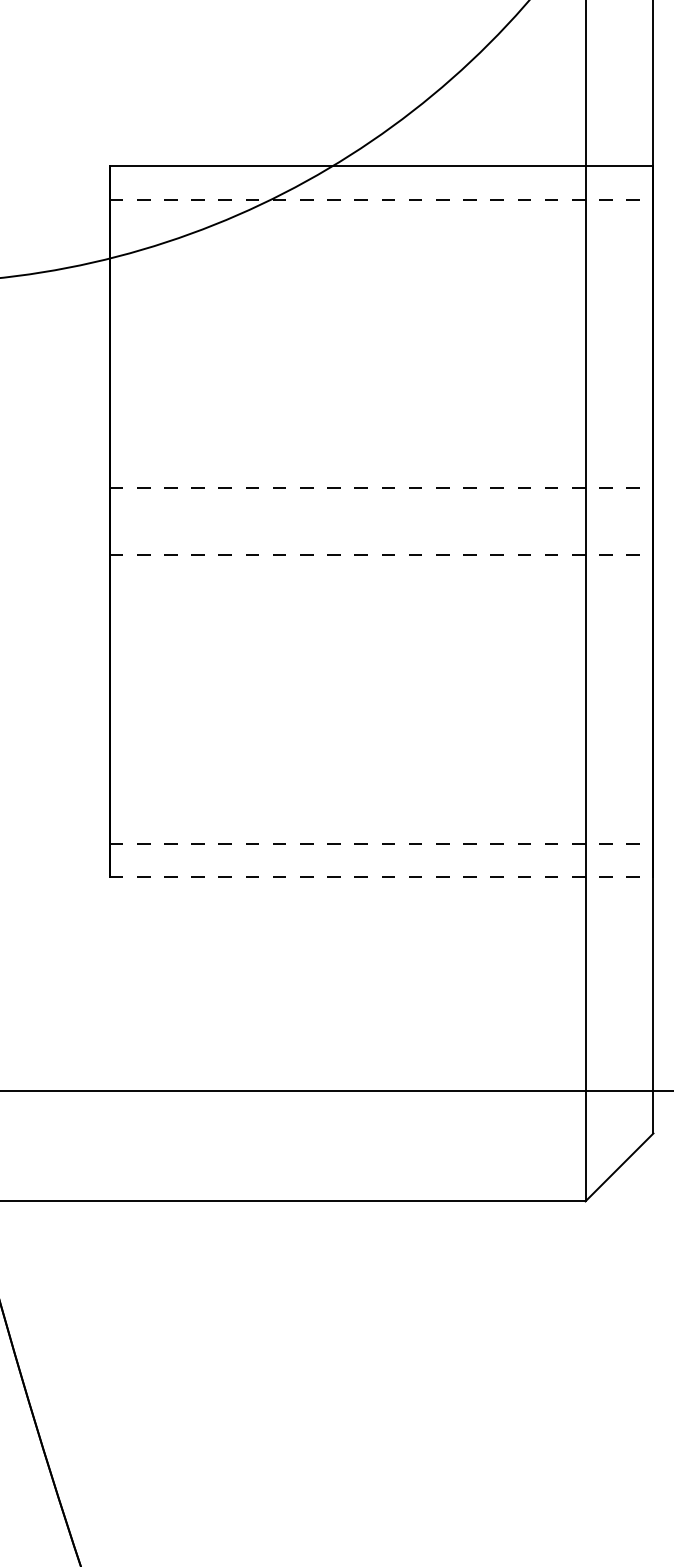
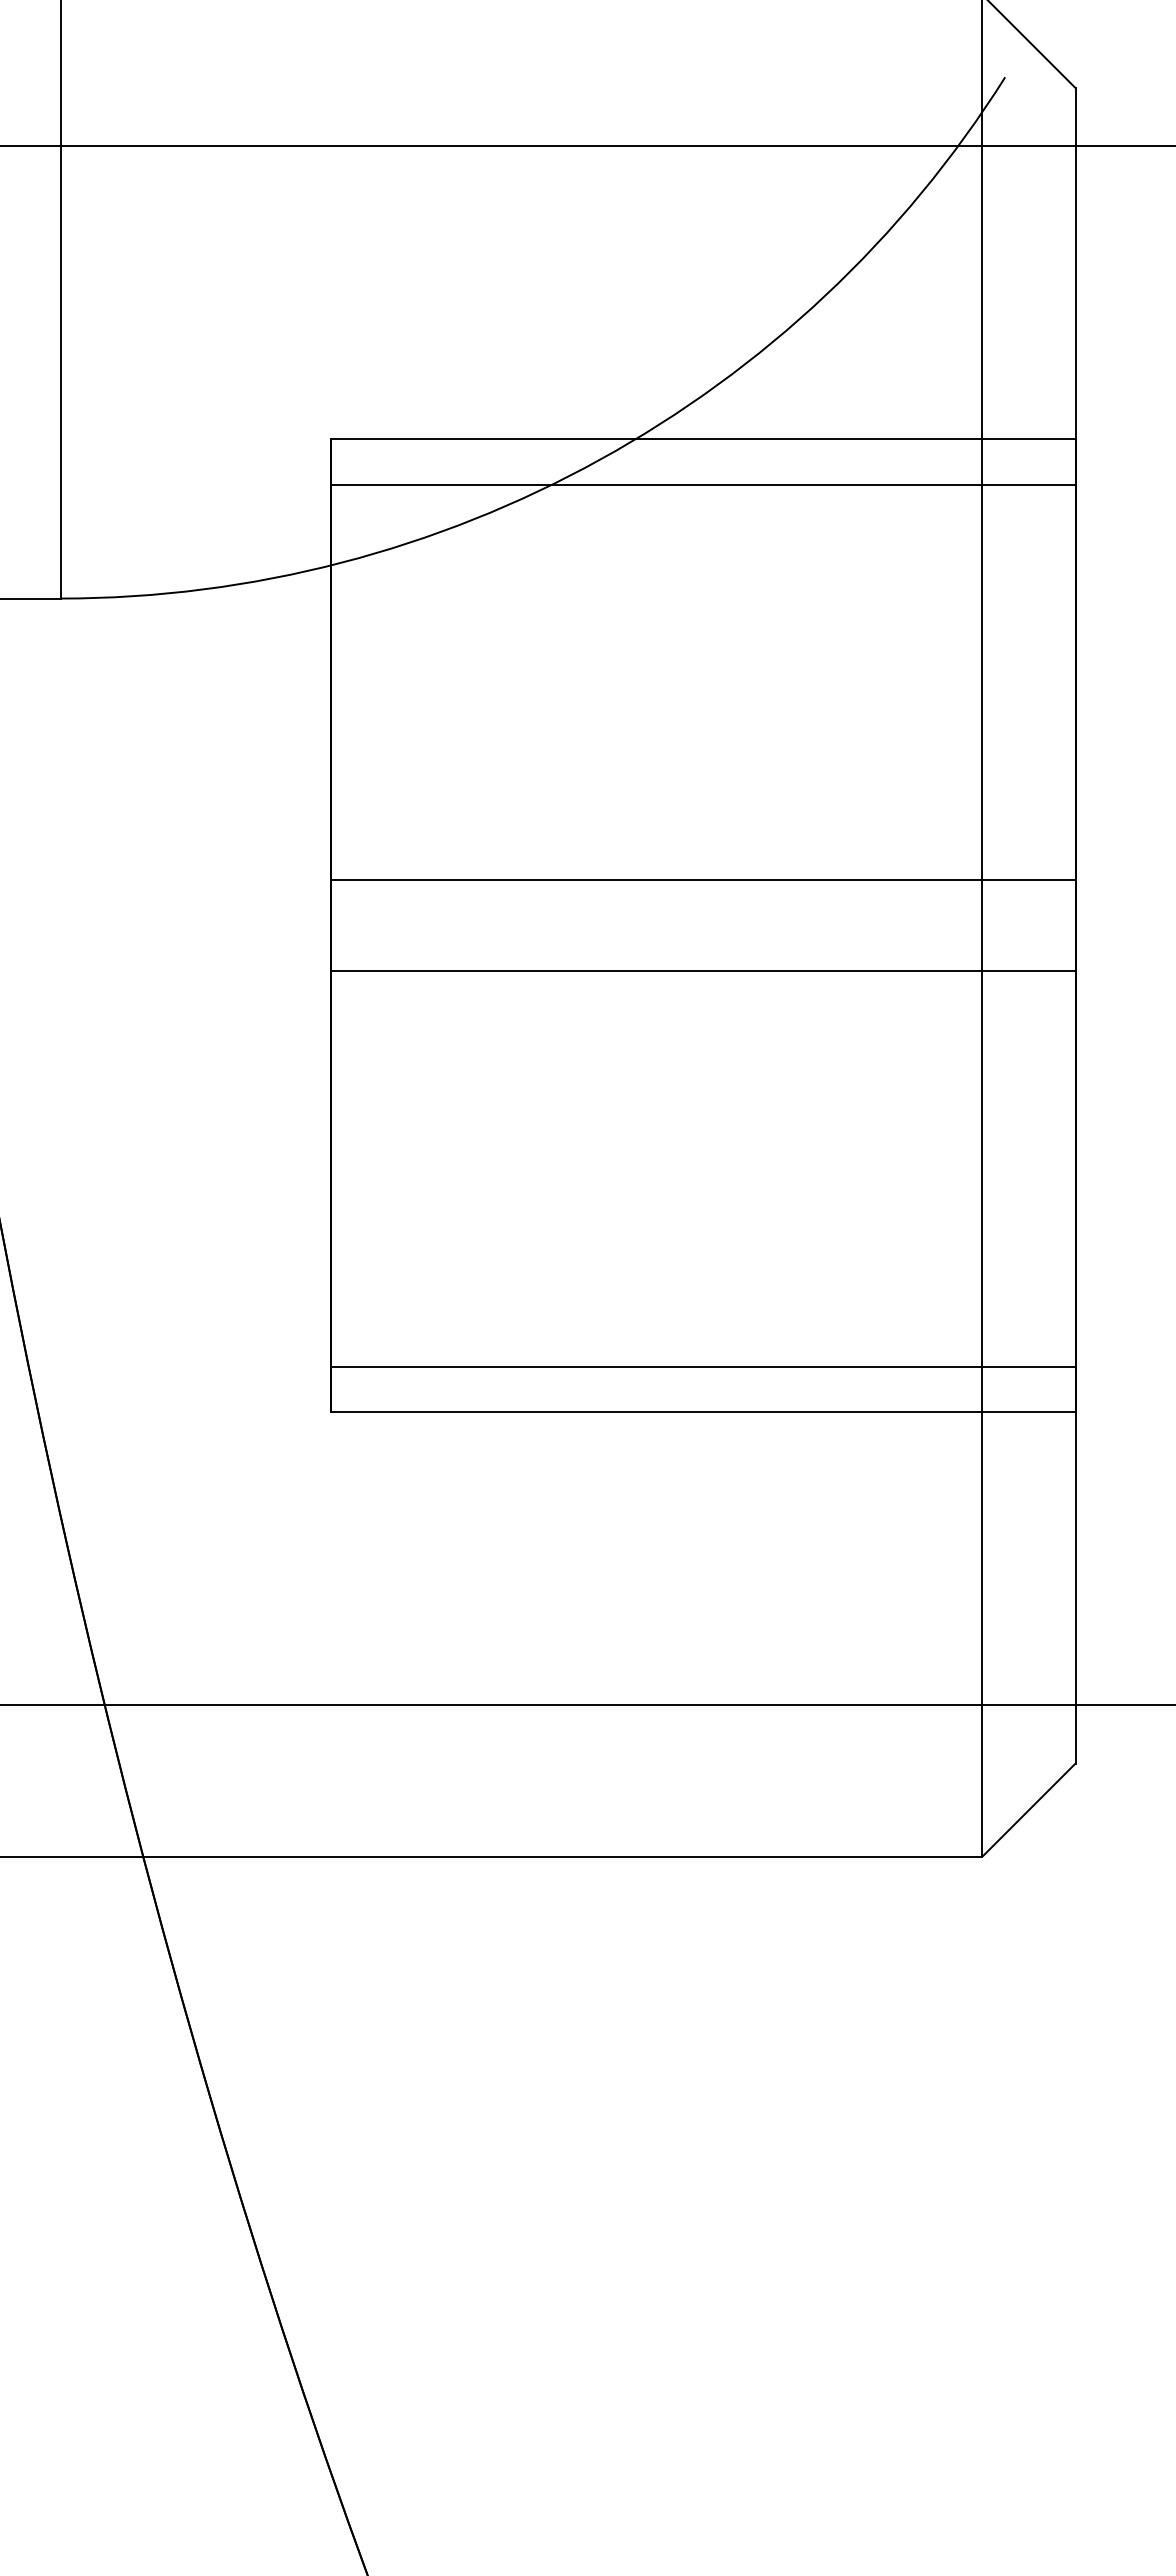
line: (381, 199) -> (703, 484), dashed -> solid
line: (381, 488) -> (703, 880), dashed -> solid
line: (381, 555) -> (703, 971), dashed -> solid
line: (381, 843) -> (703, 1366), dashed -> solid
line: (381, 877) -> (703, 1412), dashed -> solid

